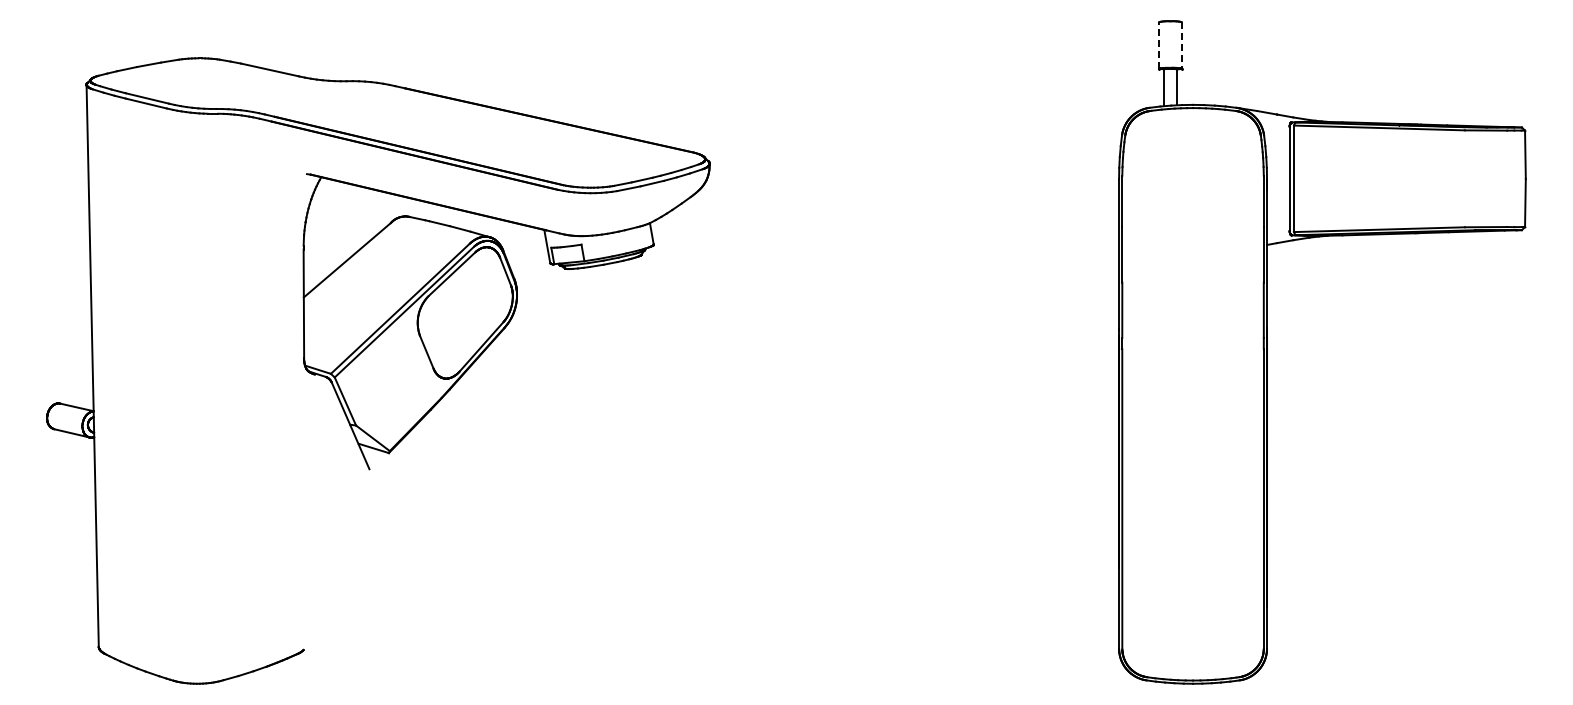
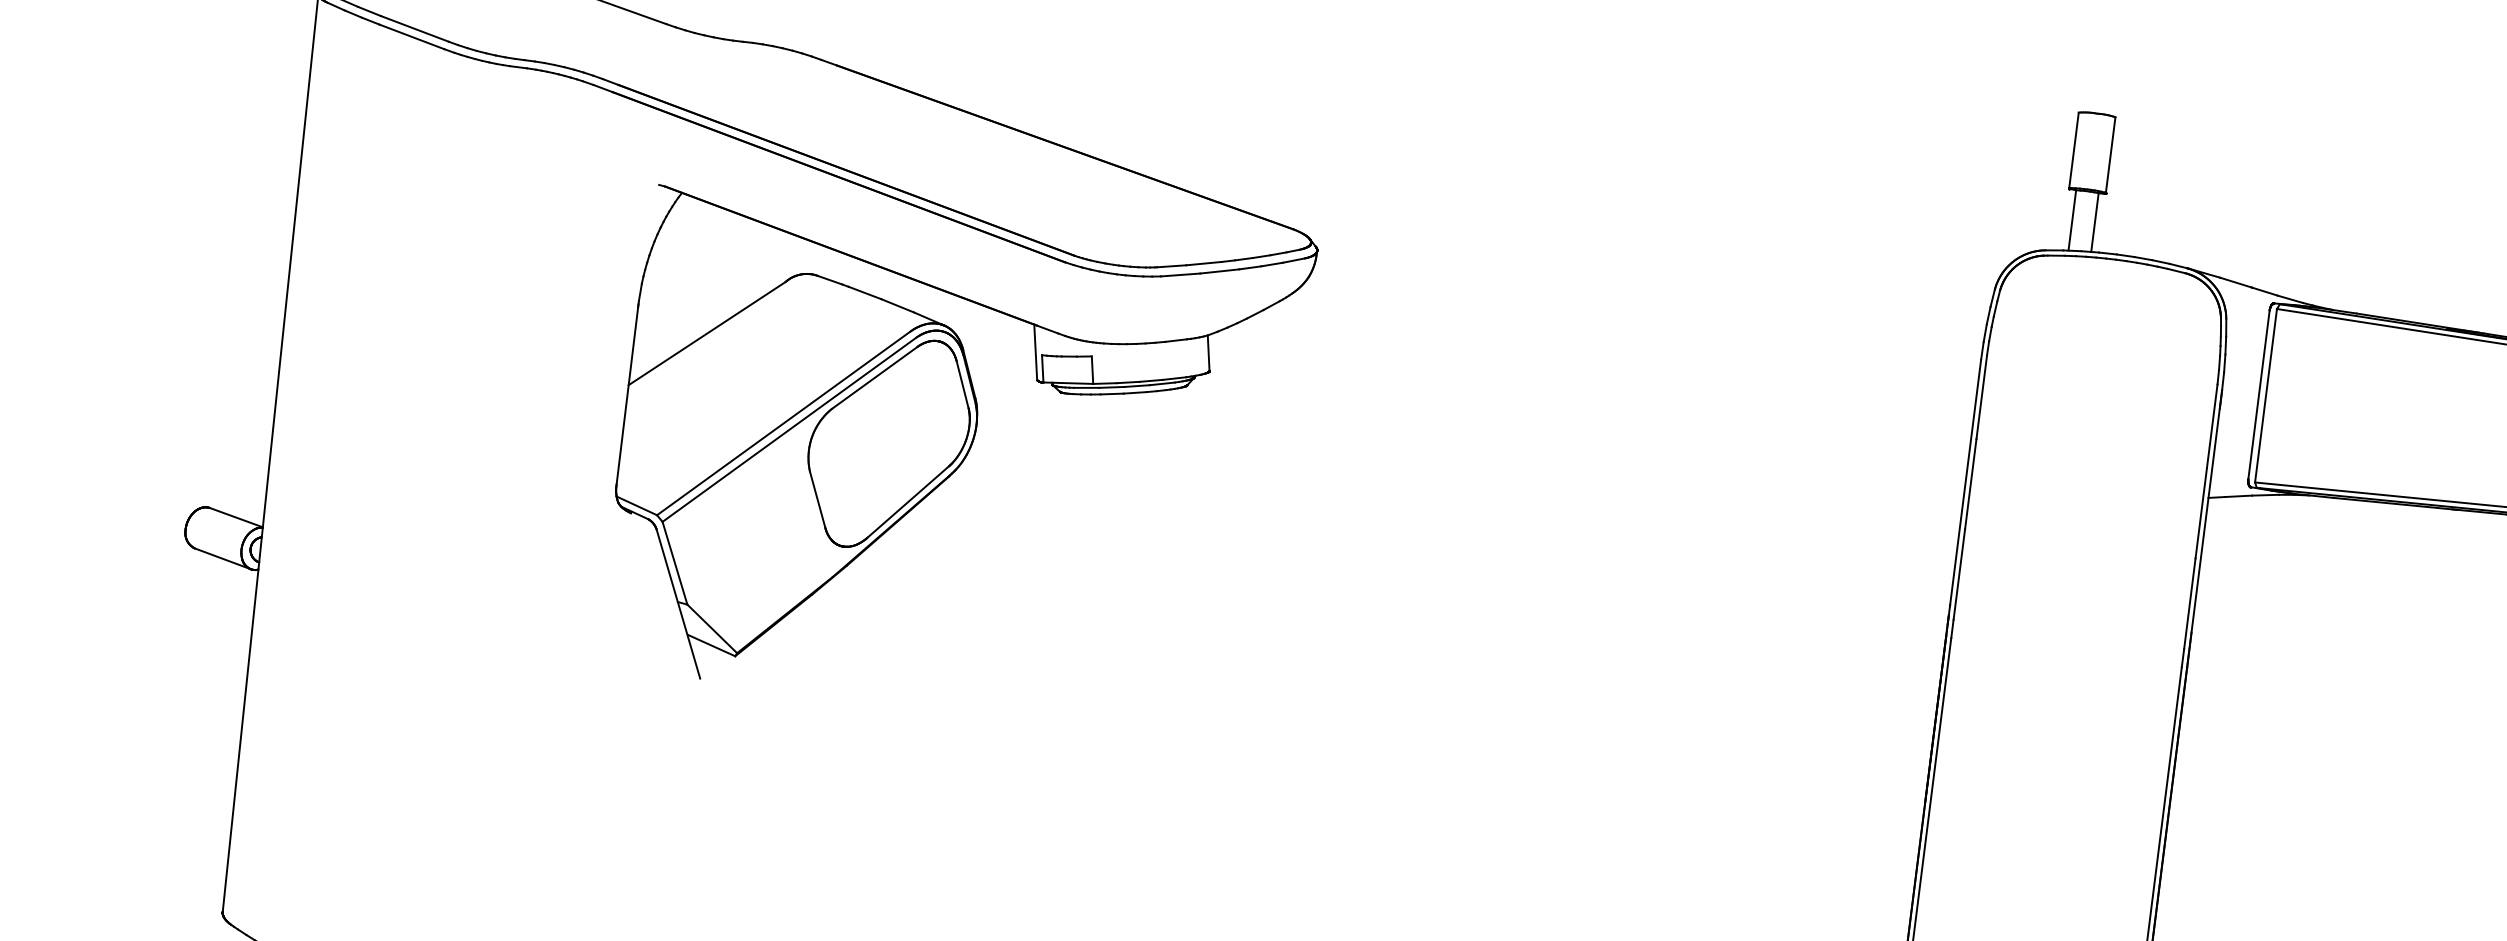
line: (1159, 44) -> (2074, 149), dashed -> solid
line: (1181, 45) -> (2110, 155), dashed -> solid

